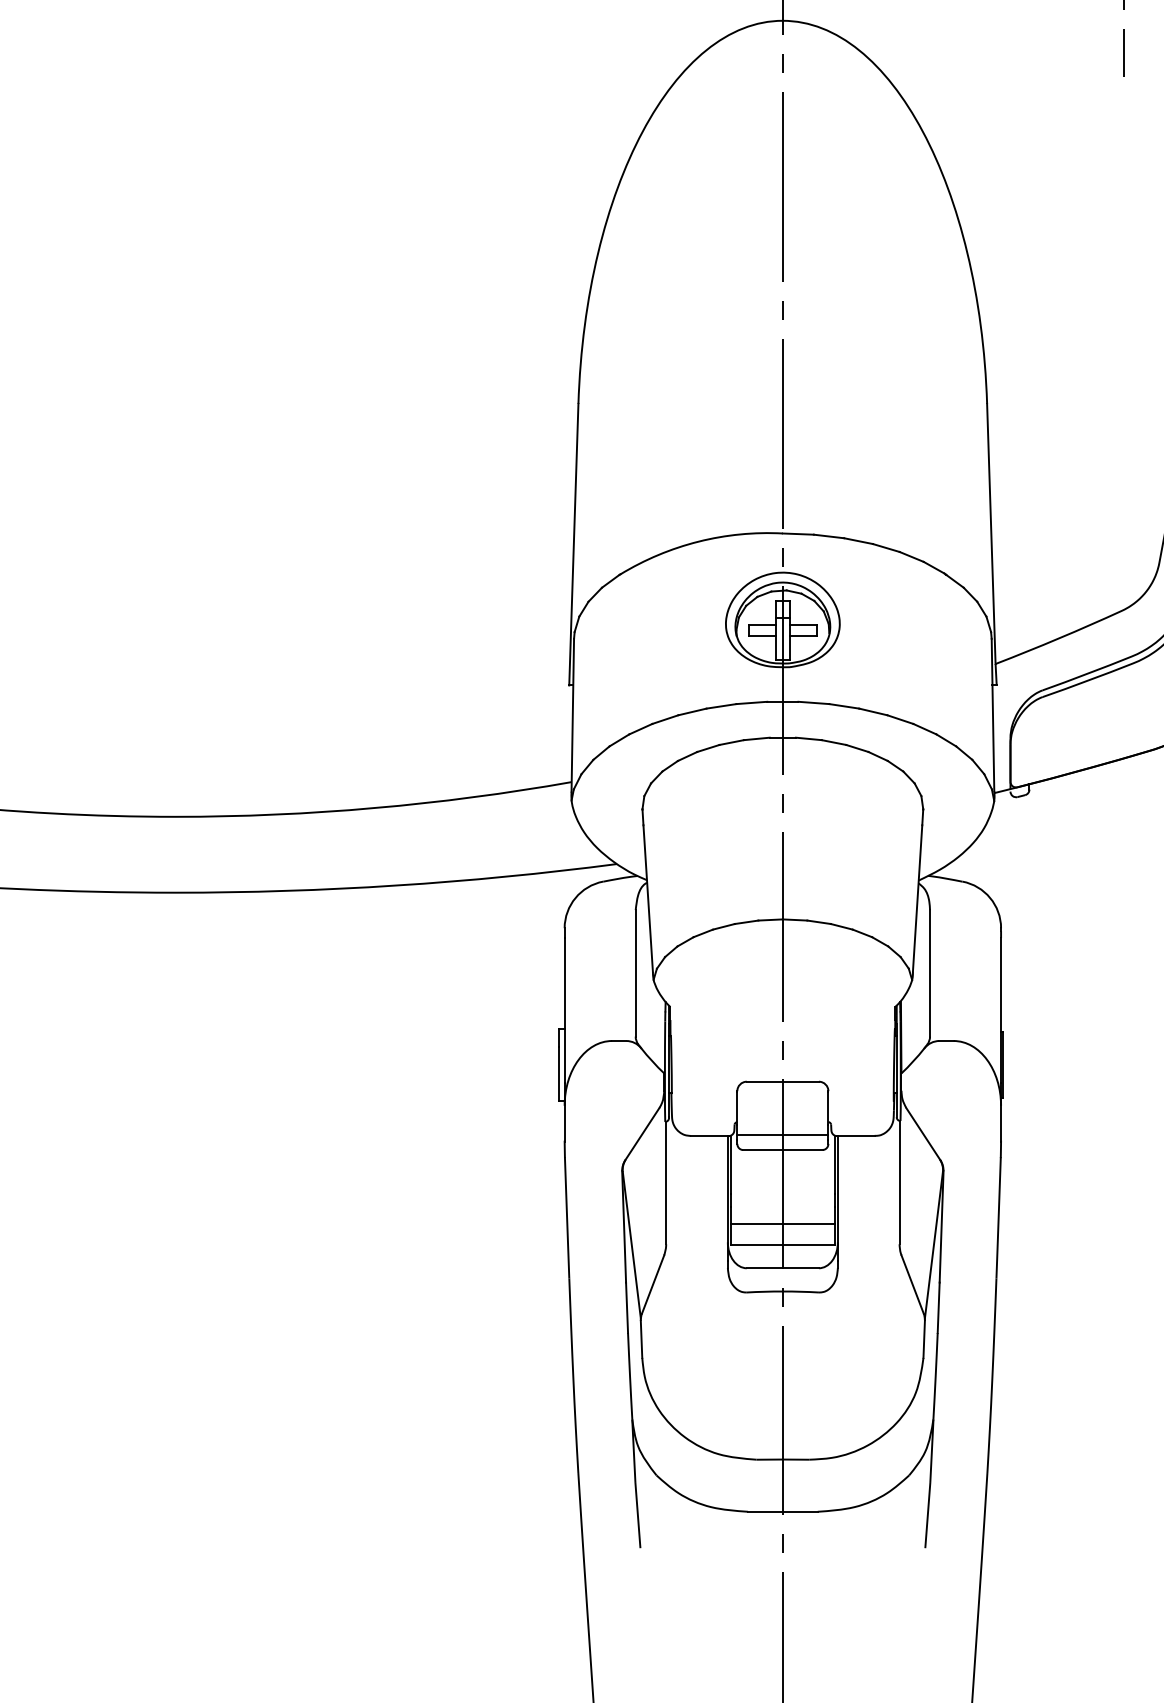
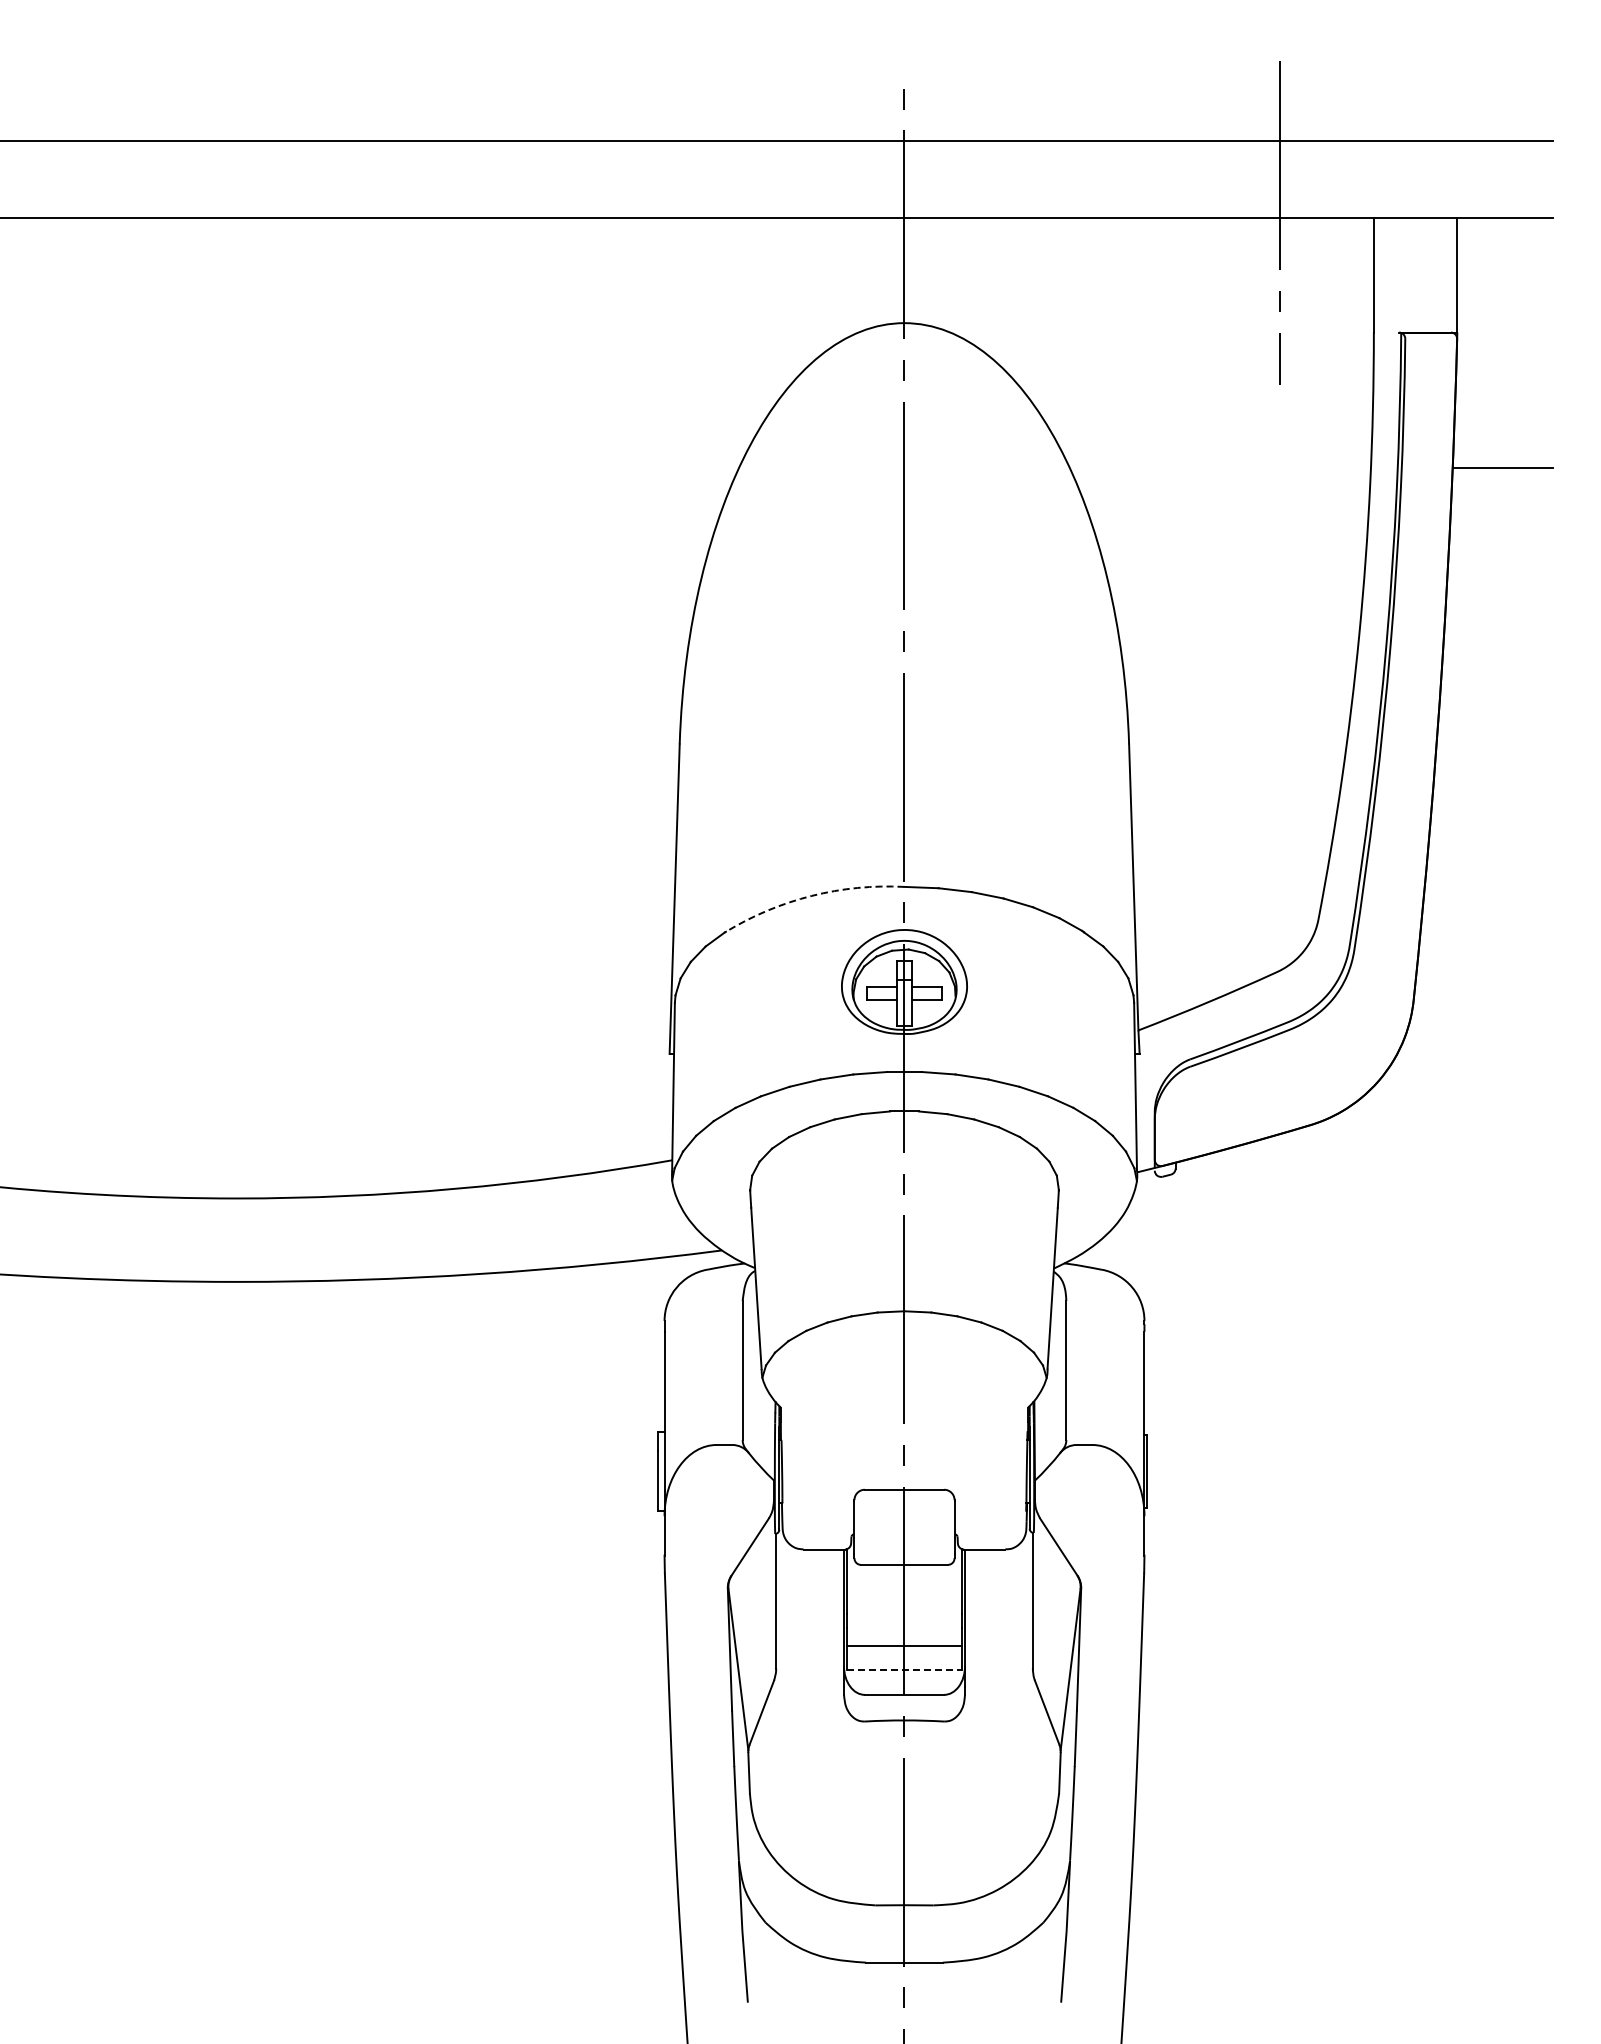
arc: (698, 541) -> (811, 895), solid -> dashed
line: (782, 1135) -> (904, 1548), removed
line: (783, 1245) -> (905, 1669), solid -> dashed

